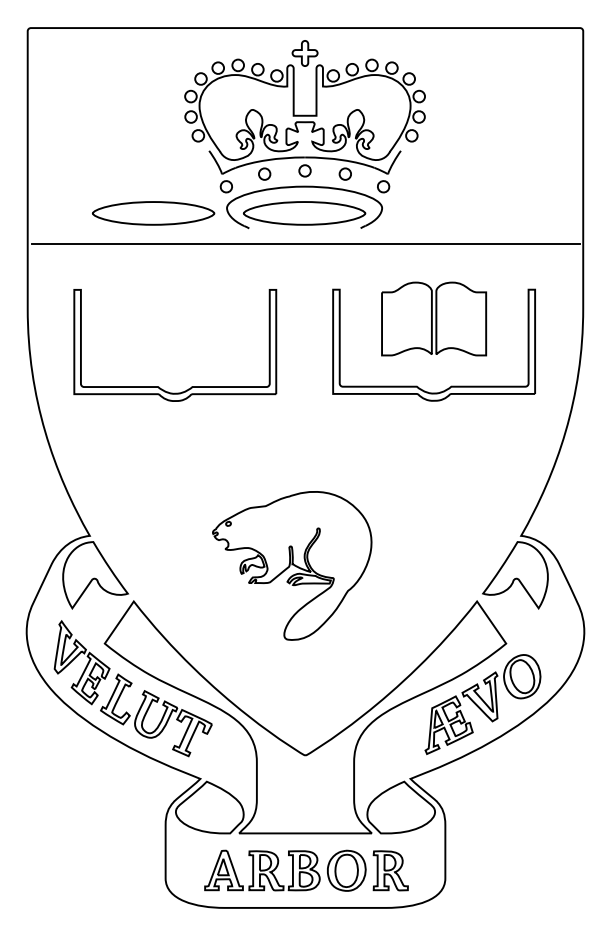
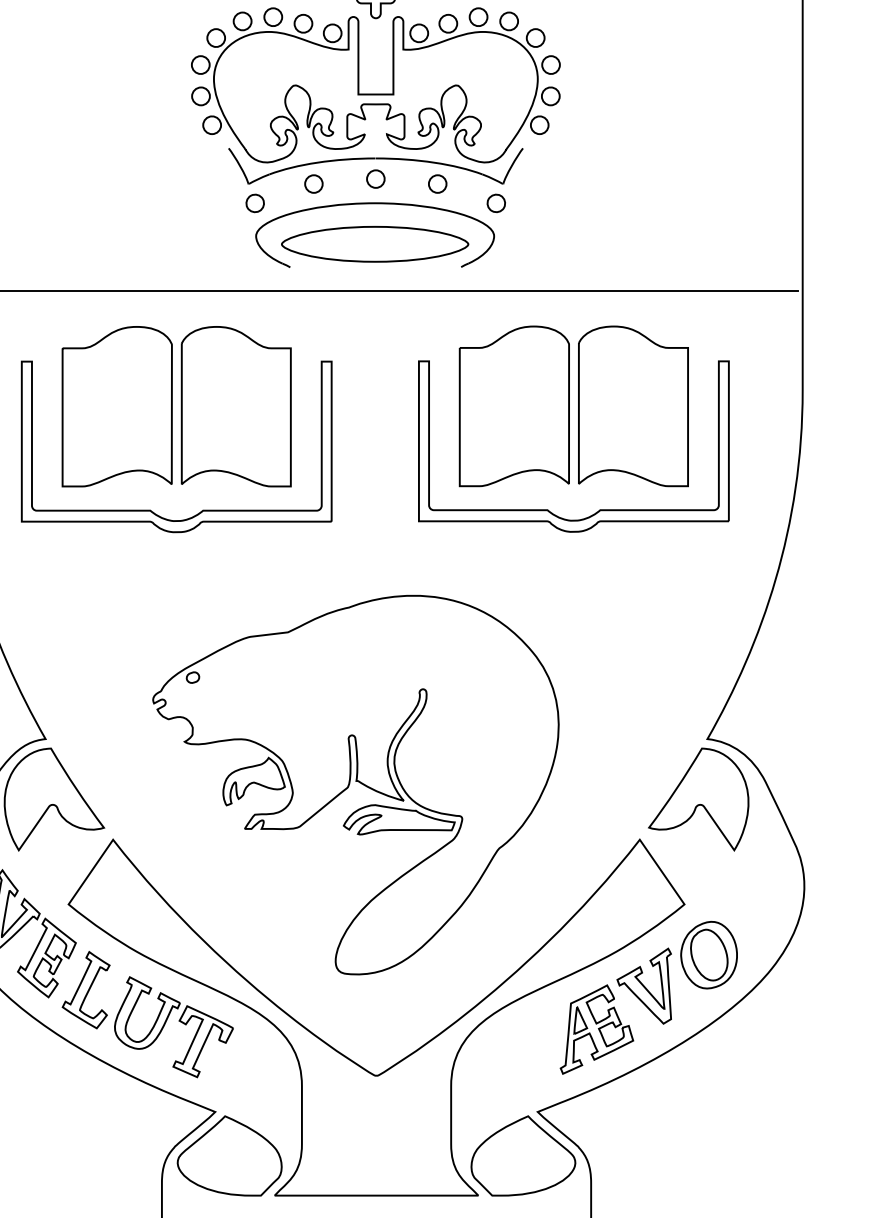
part: (153, 213) -> (143, 244), removed
part: (433, 318) -> (572, 405), size x1.43
part: (175, 319) -> (177, 407), added
part: (292, 565) -> (356, 784), size x1.67

